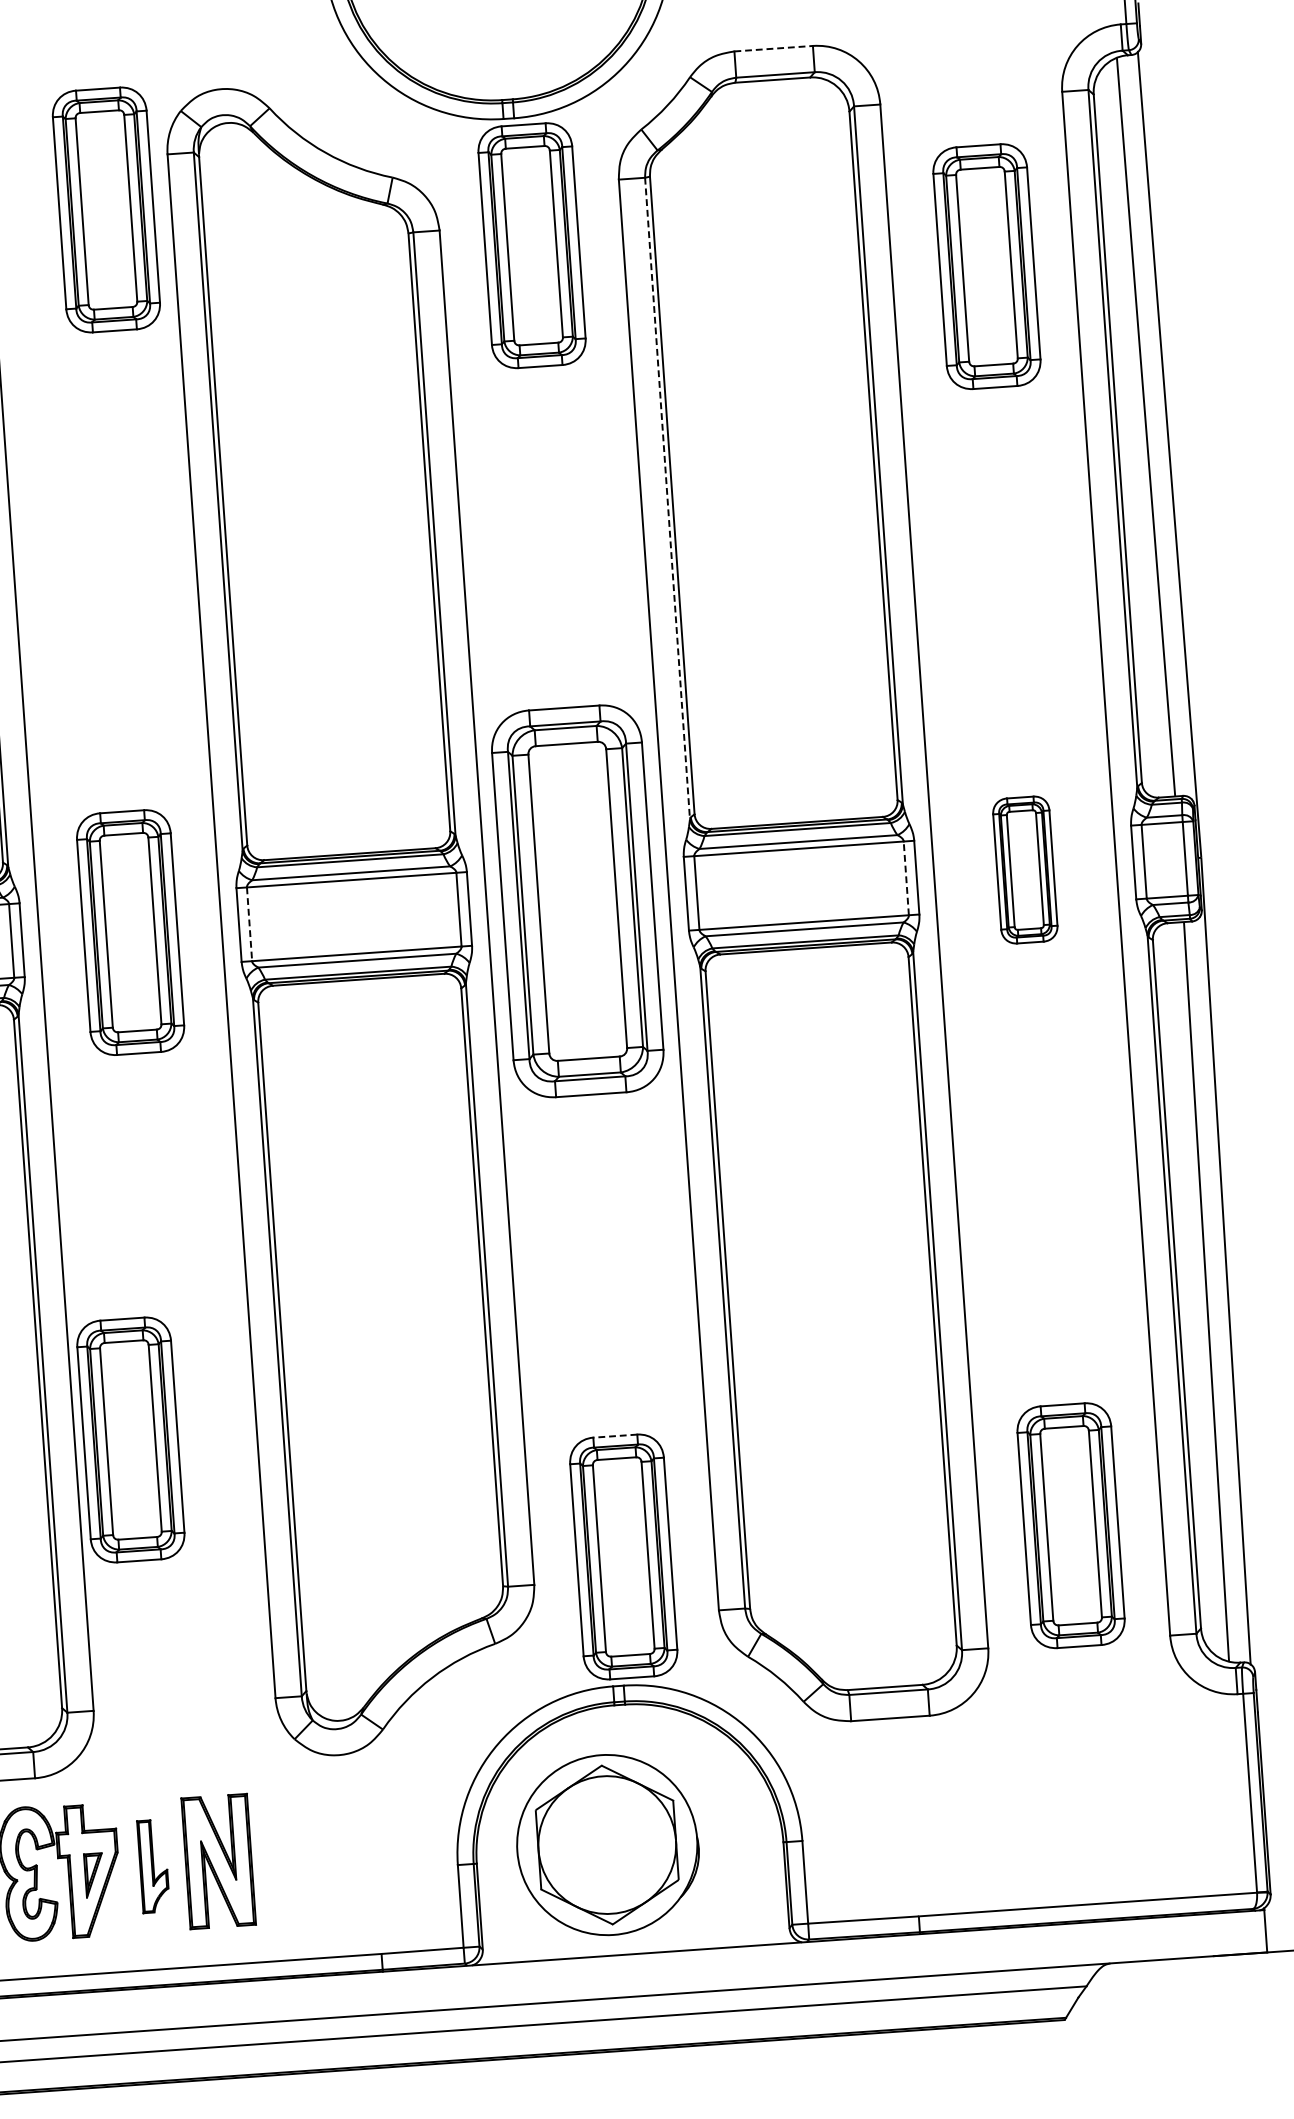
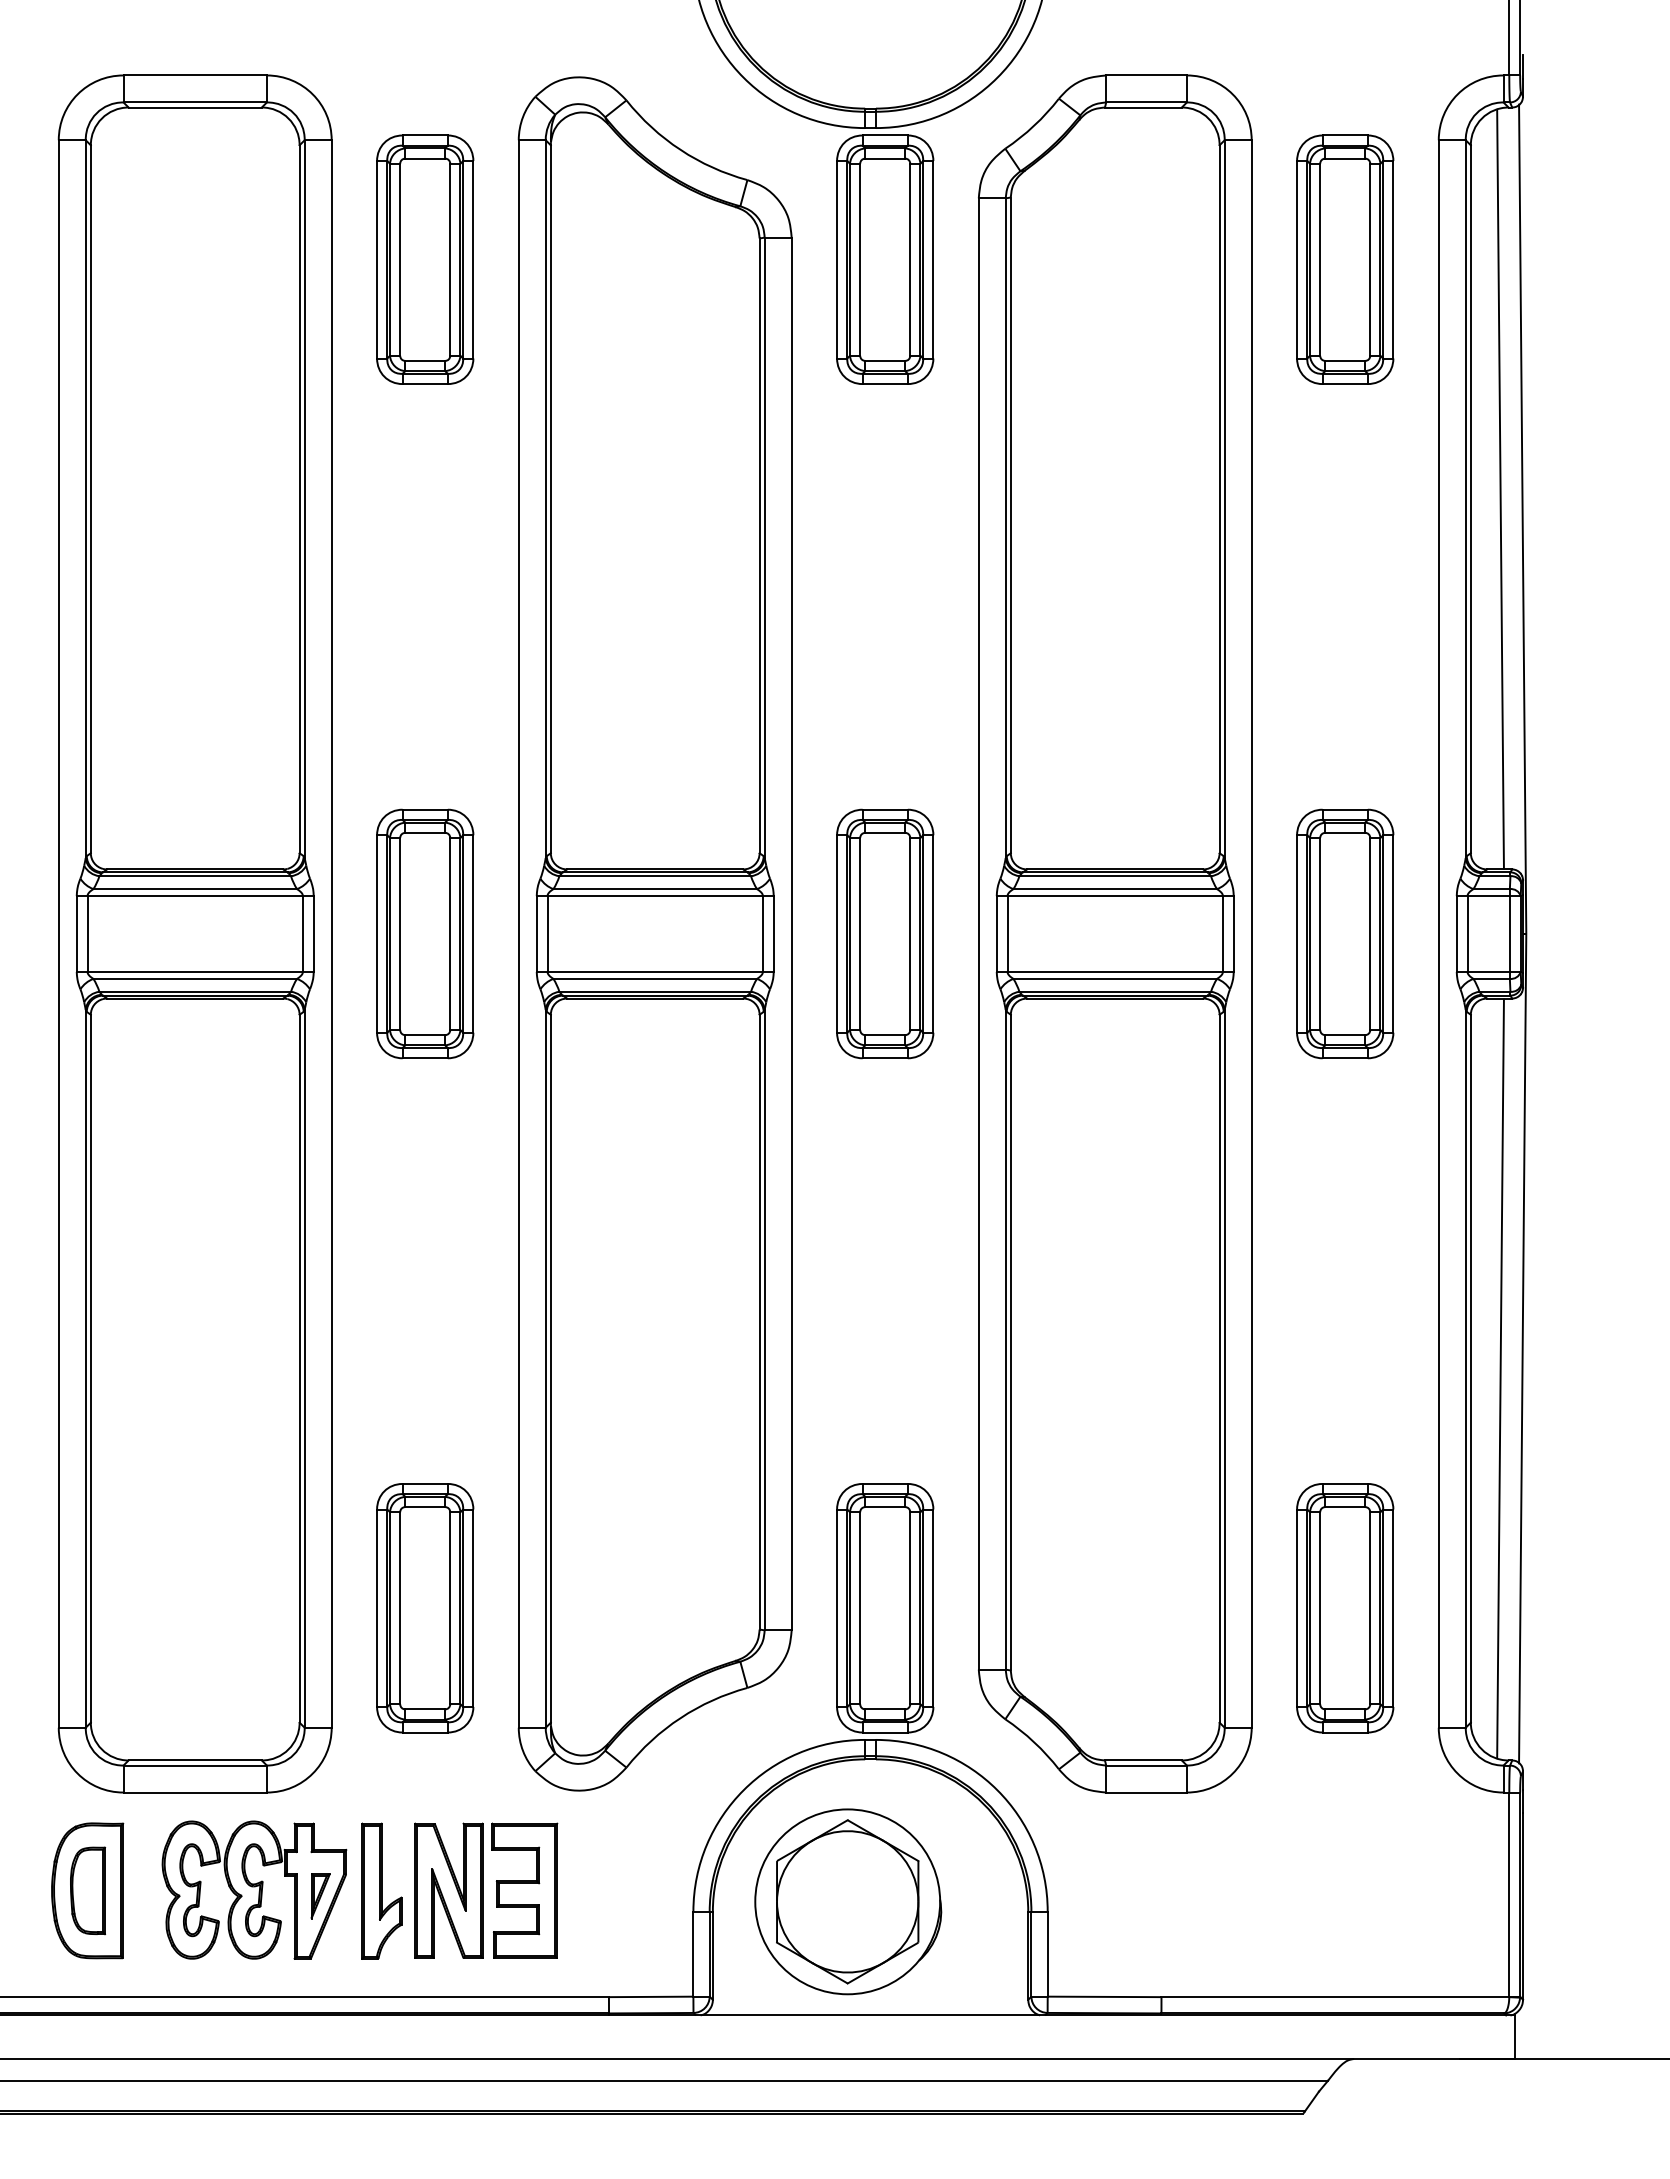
line: (774, 48) -> (1147, 75), dashed -> solid
part: (106, 209) -> (425, 259), moved
part: (987, 266) -> (1345, 259), moved
line: (667, 498) -> (1005, 528), dashed -> solid
part: (1025, 869) -> (1345, 933), size x1.67
line: (905, 878) -> (1222, 934), dashed -> solid
part: (578, 900) -> (885, 933), size x0.62
line: (249, 924) -> (547, 934), dashed -> solid
line: (615, 1435) -> (885, 1483), dashed -> solid
part: (131, 1440) -> (425, 1608), moved
part: (292, 1856) -> (524, 1890), added
part: (153, 1865) -> (381, 1890), size x1.43

